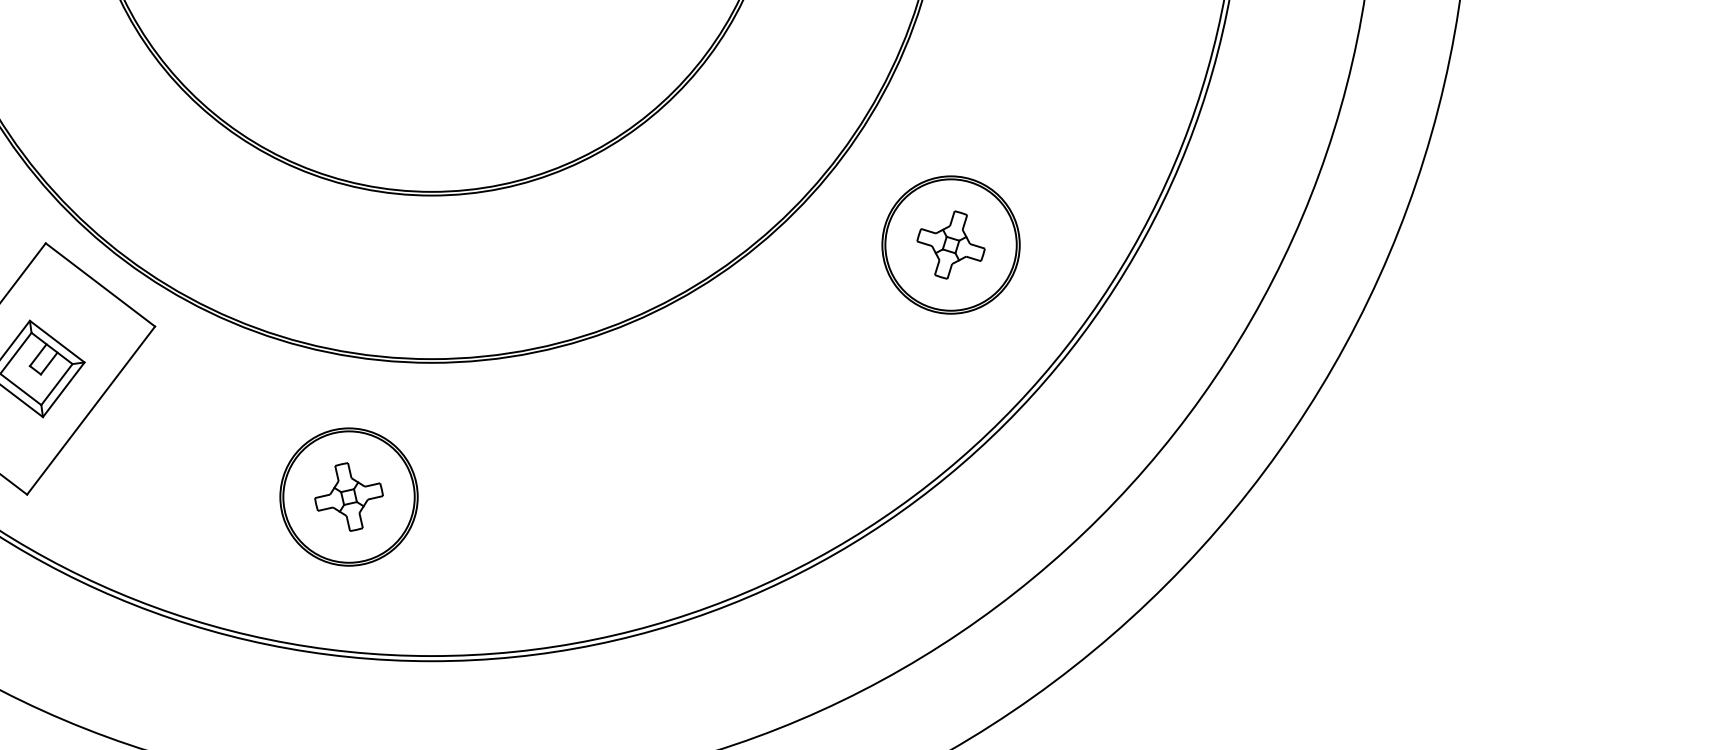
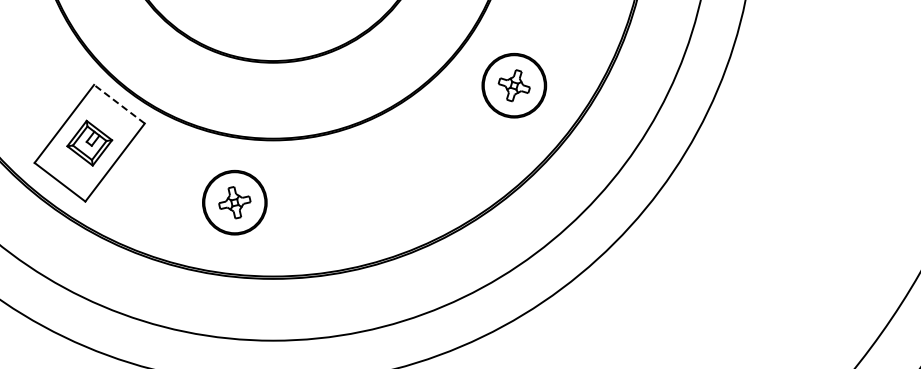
line: (100, 285) -> (119, 104), solid -> dashed

